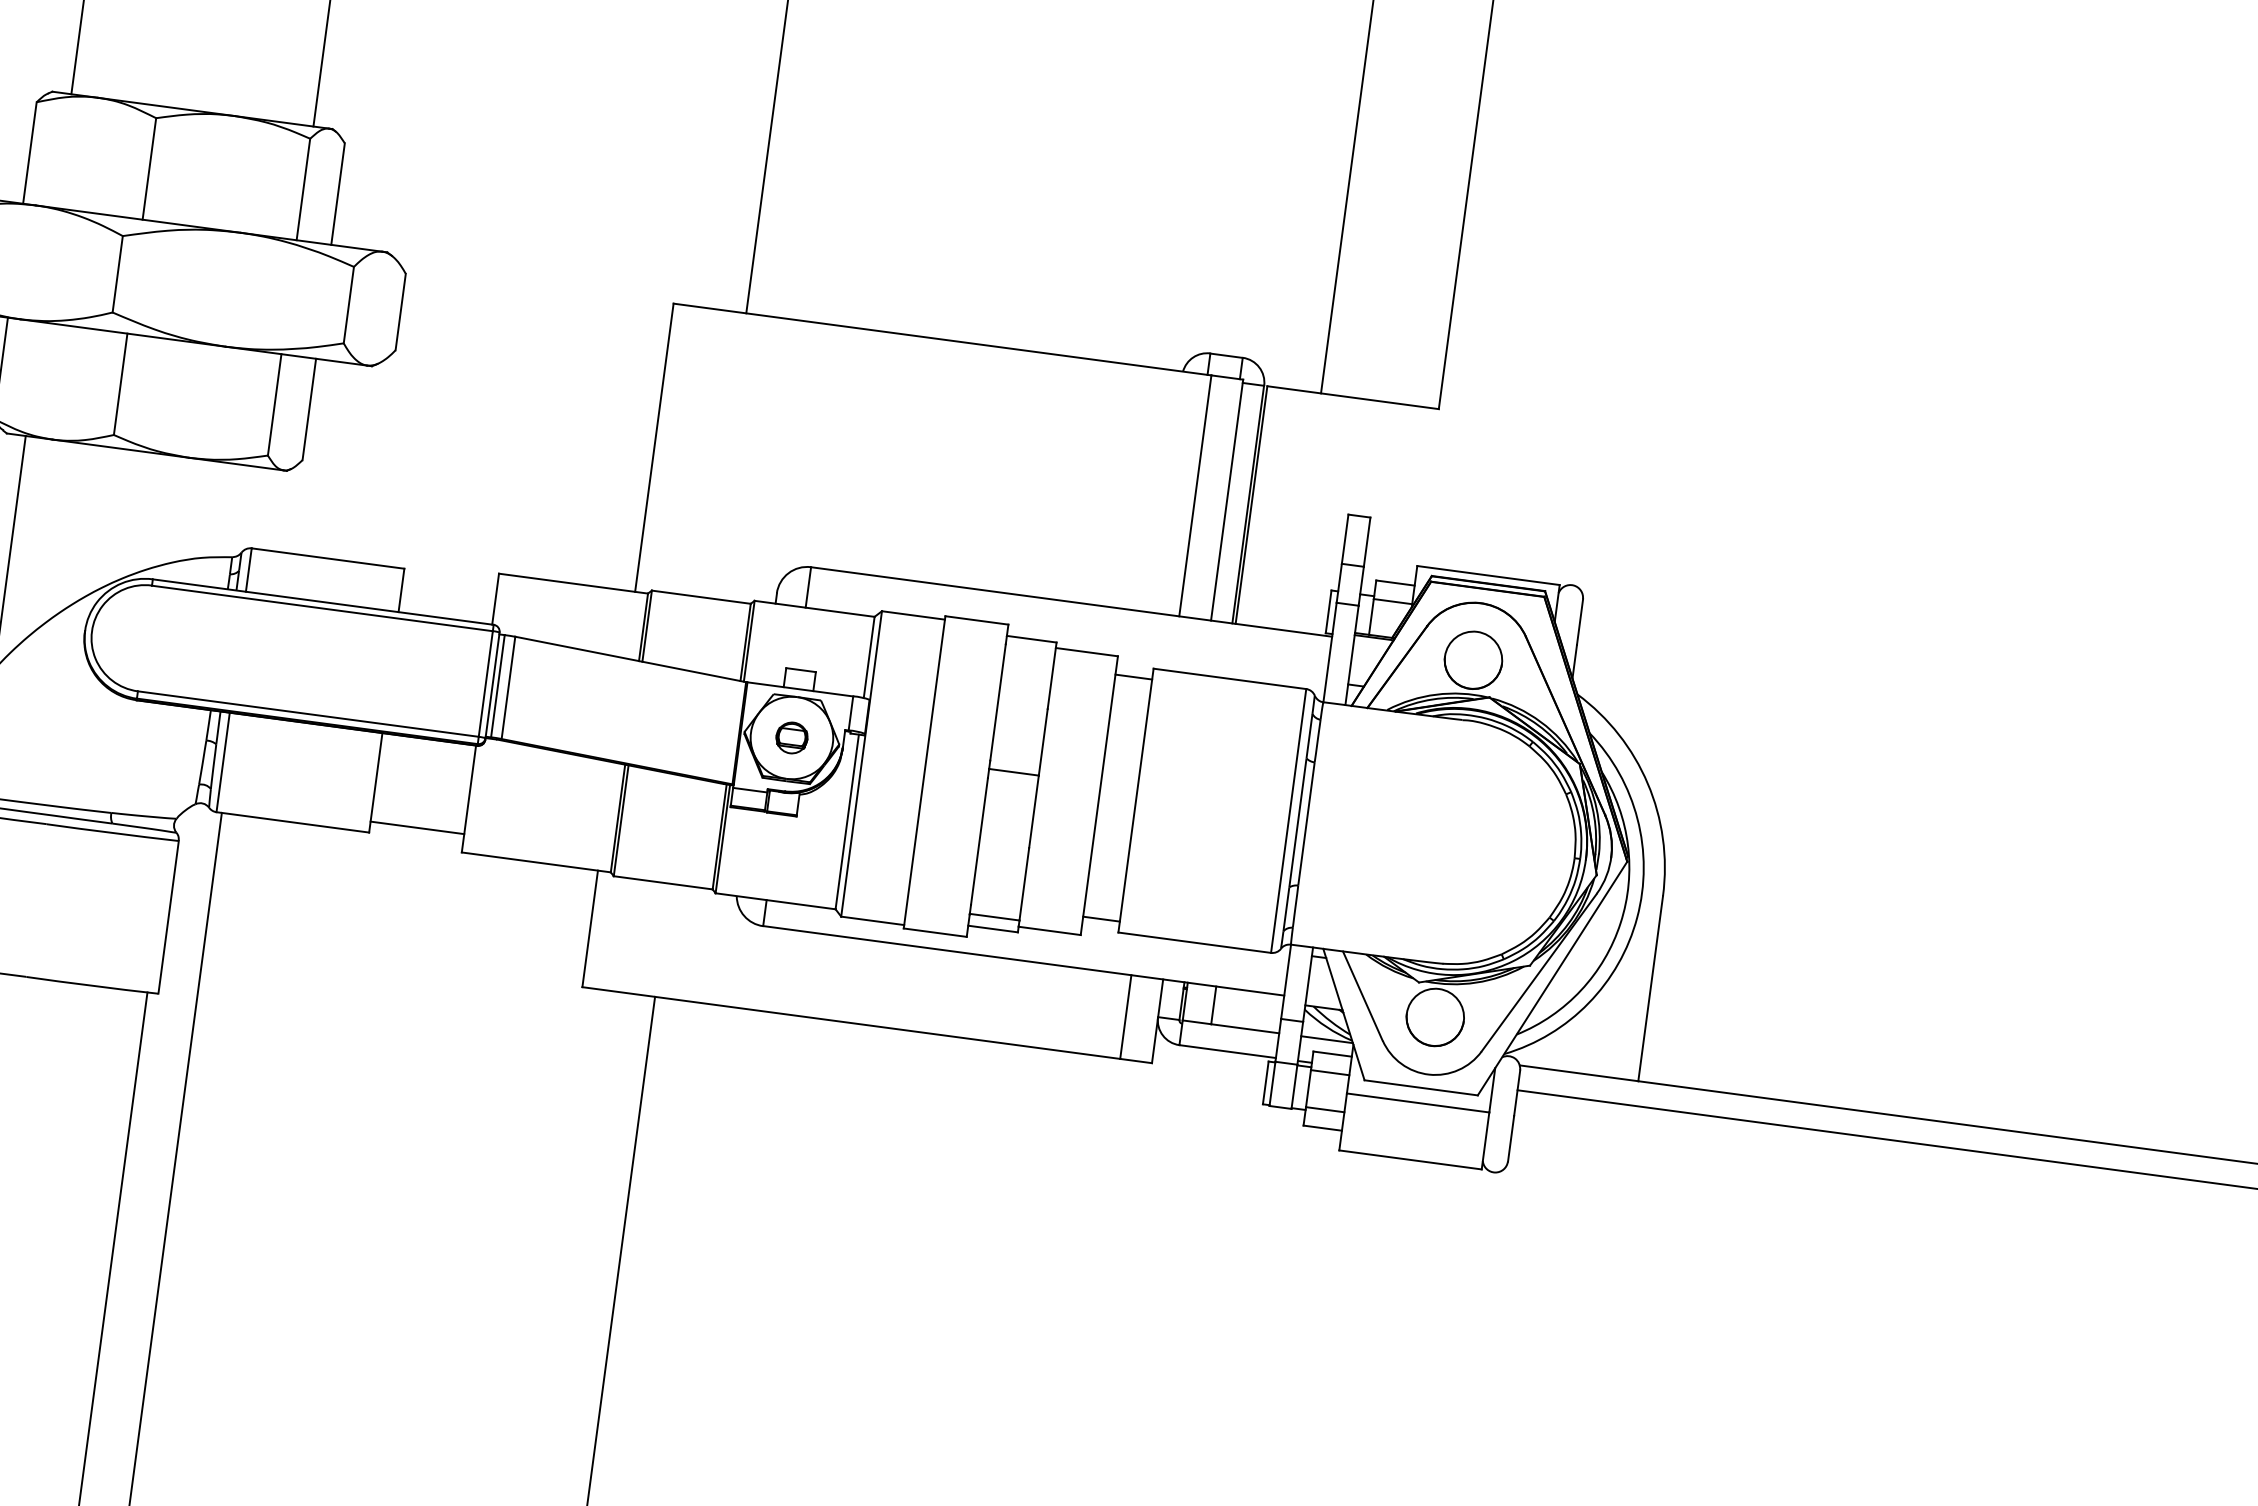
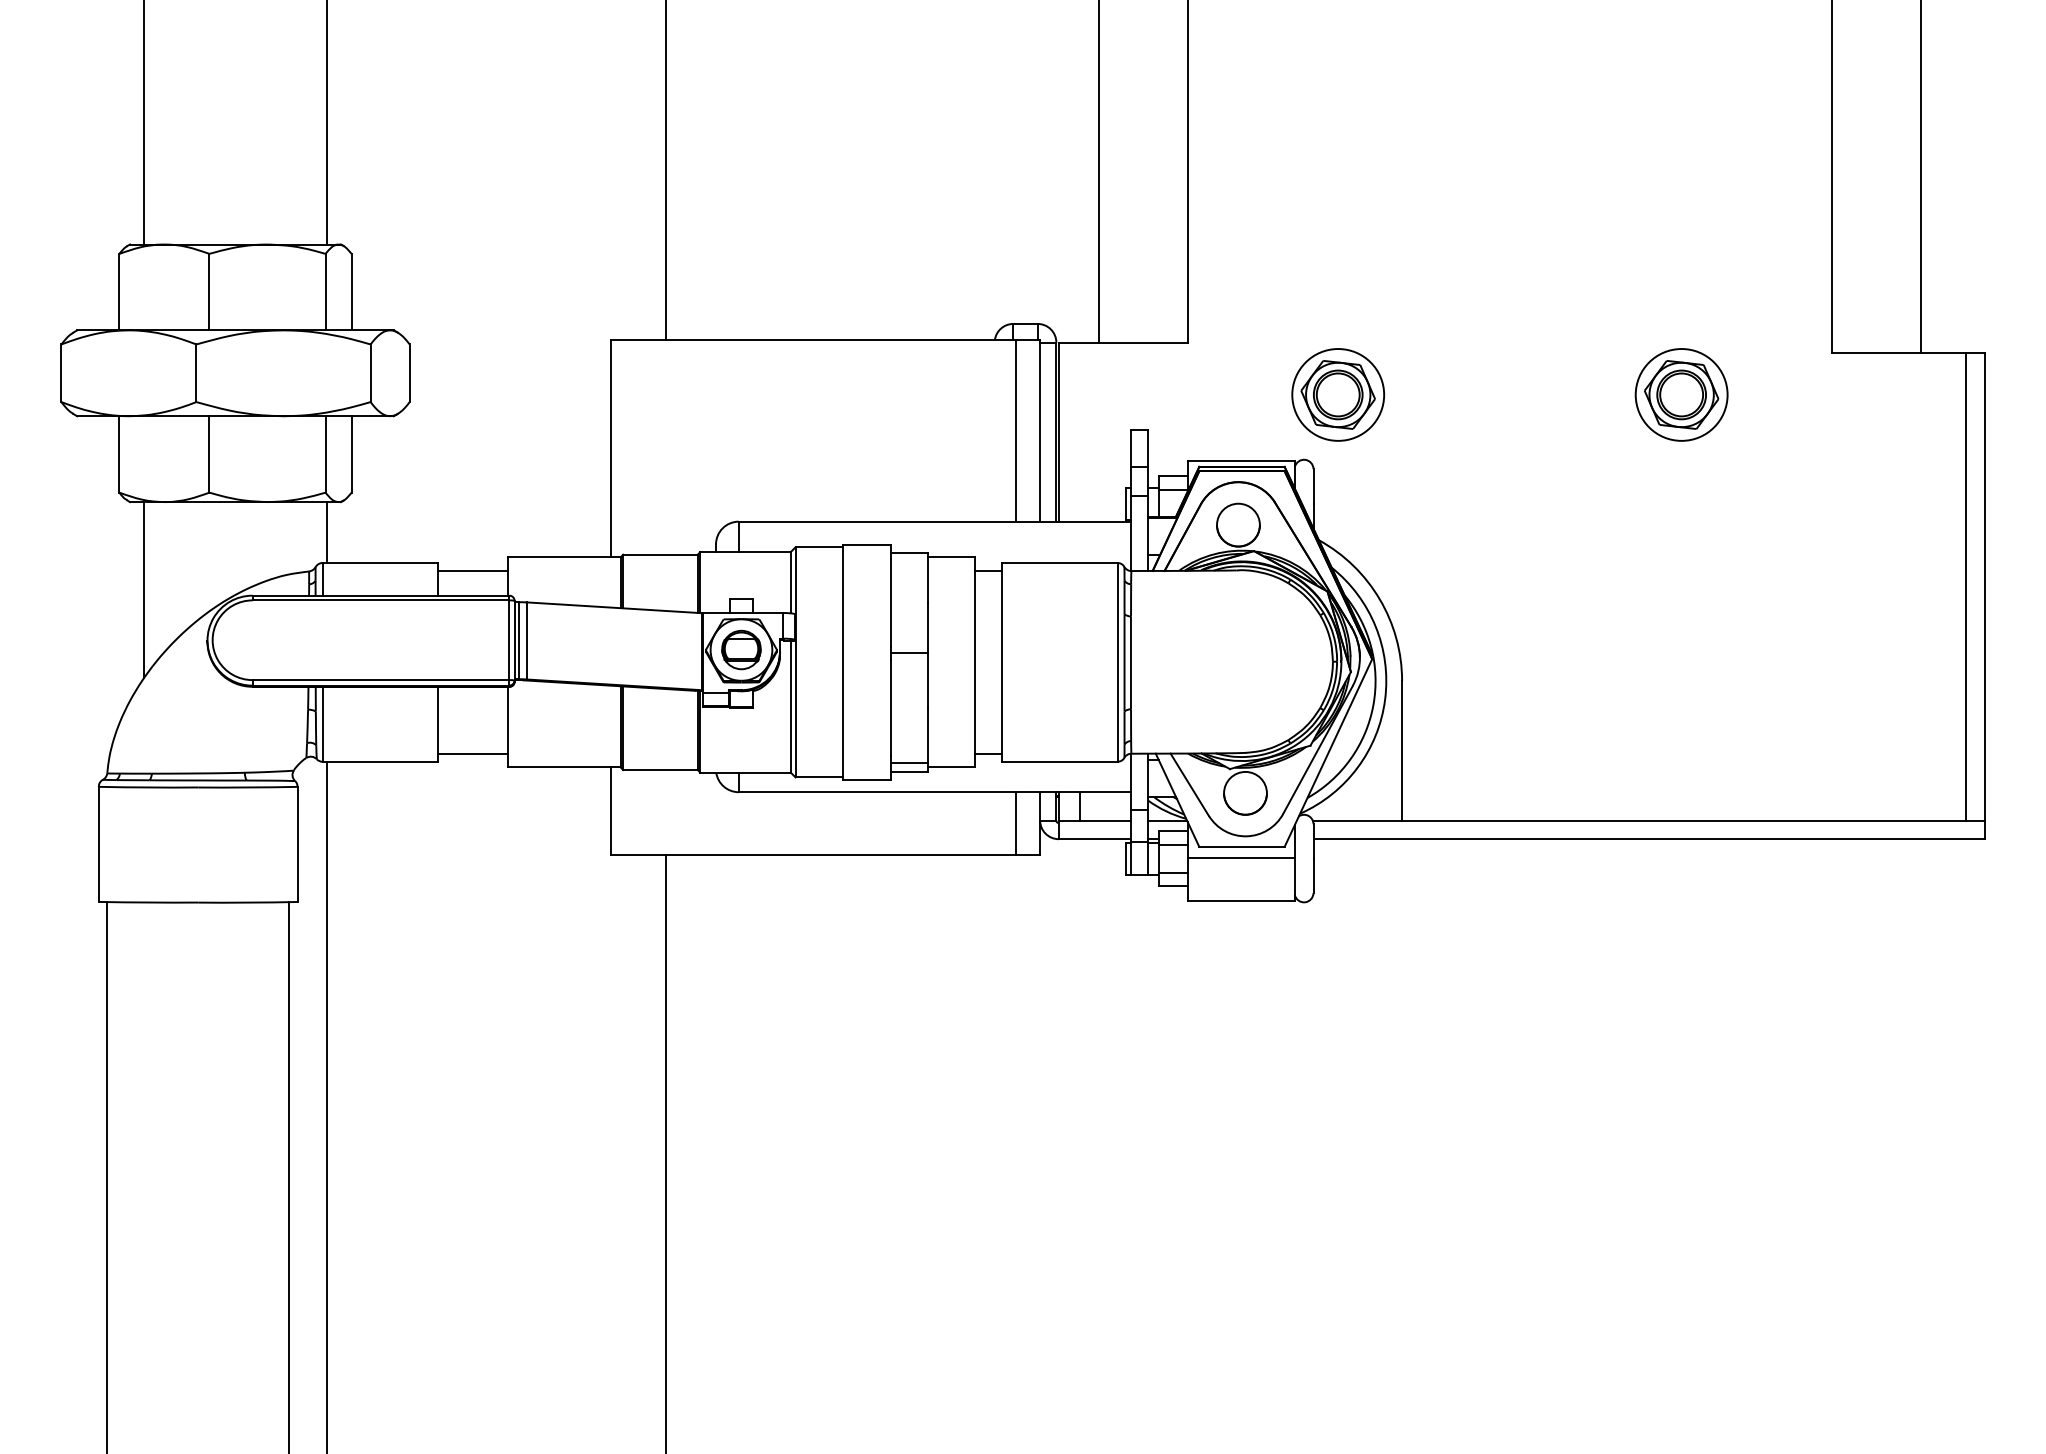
part: (1629, 504) -> (1338, 394), added
line: (262, 508) -> (326, 532), added
part: (2084, 565) -> (1681, 394), added
line: (448, 586) -> (472, 571), added
part: (792, 737) -> (741, 649), size x1.67

